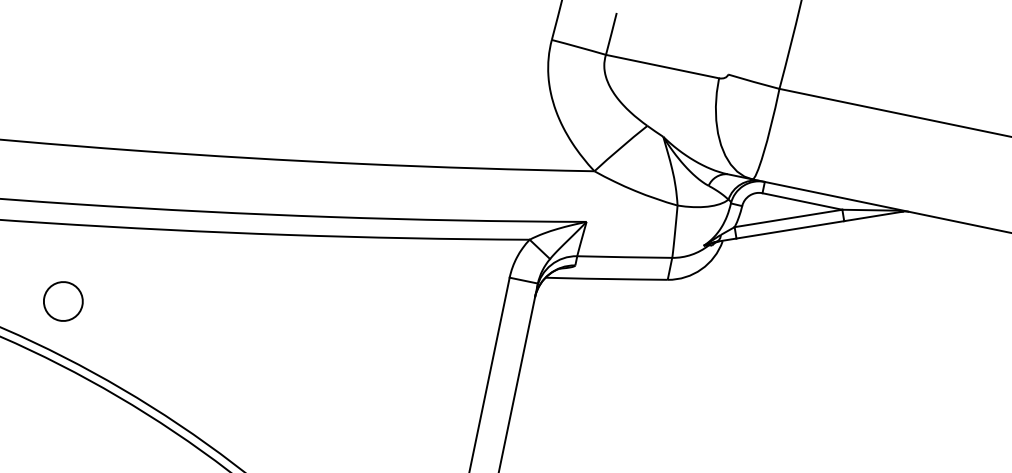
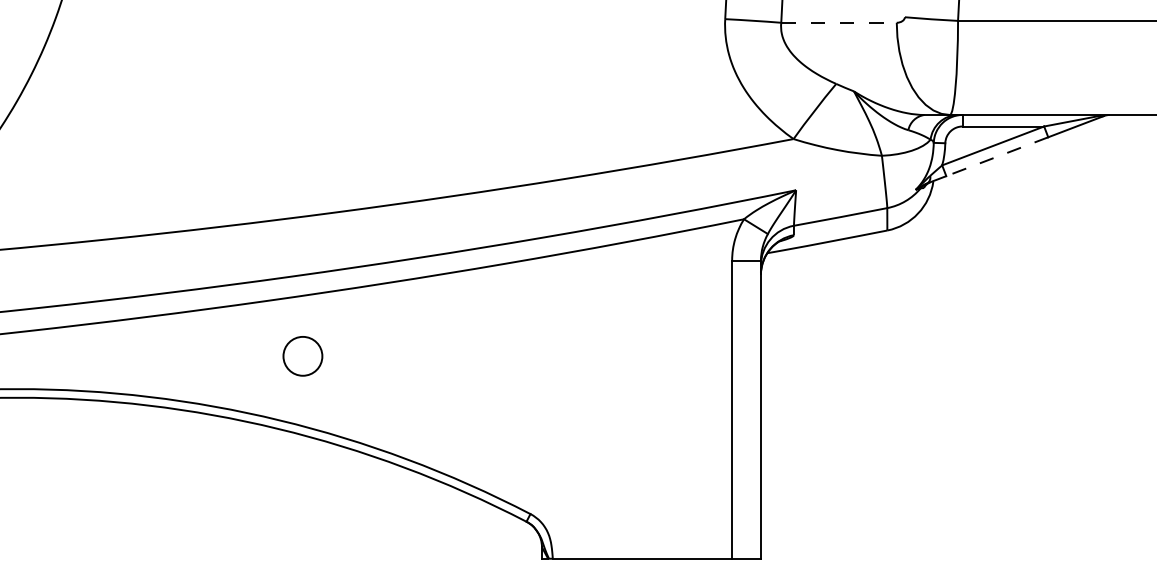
line: (663, 66) -> (839, 22), solid -> dashed
line: (790, 229) -> (997, 156), solid -> dashed
circle: (62, 301) -> (302, 356), moved

